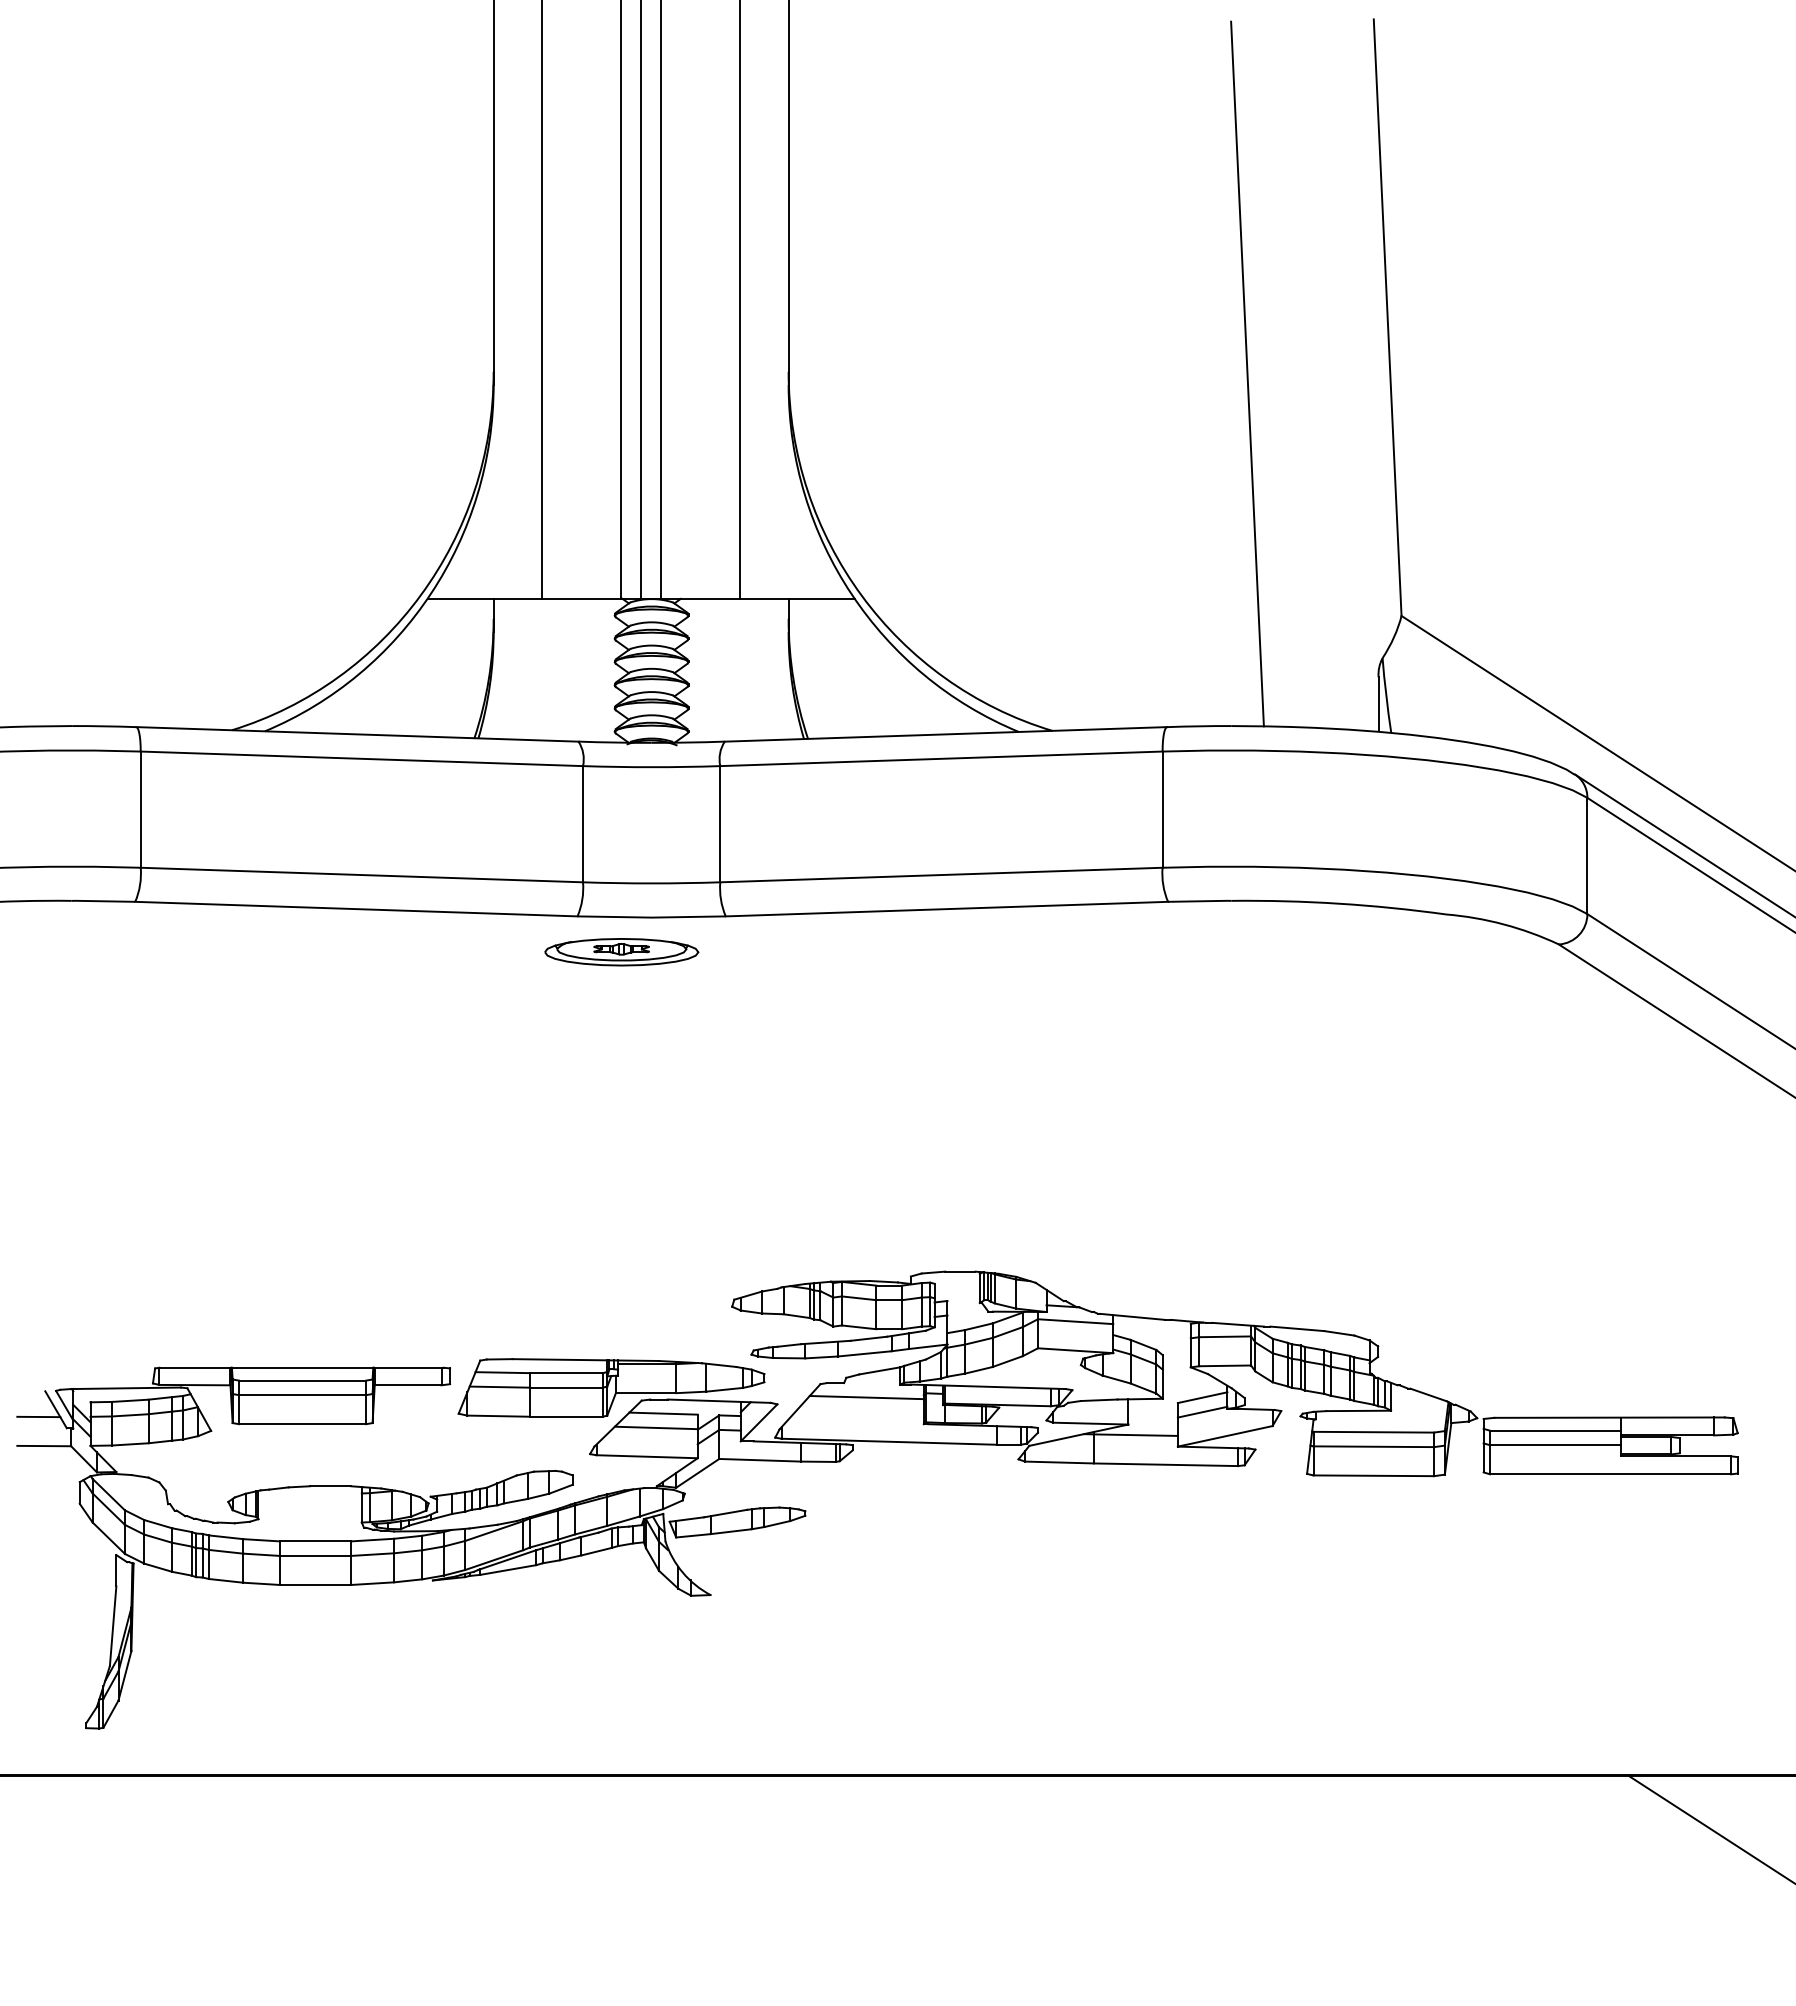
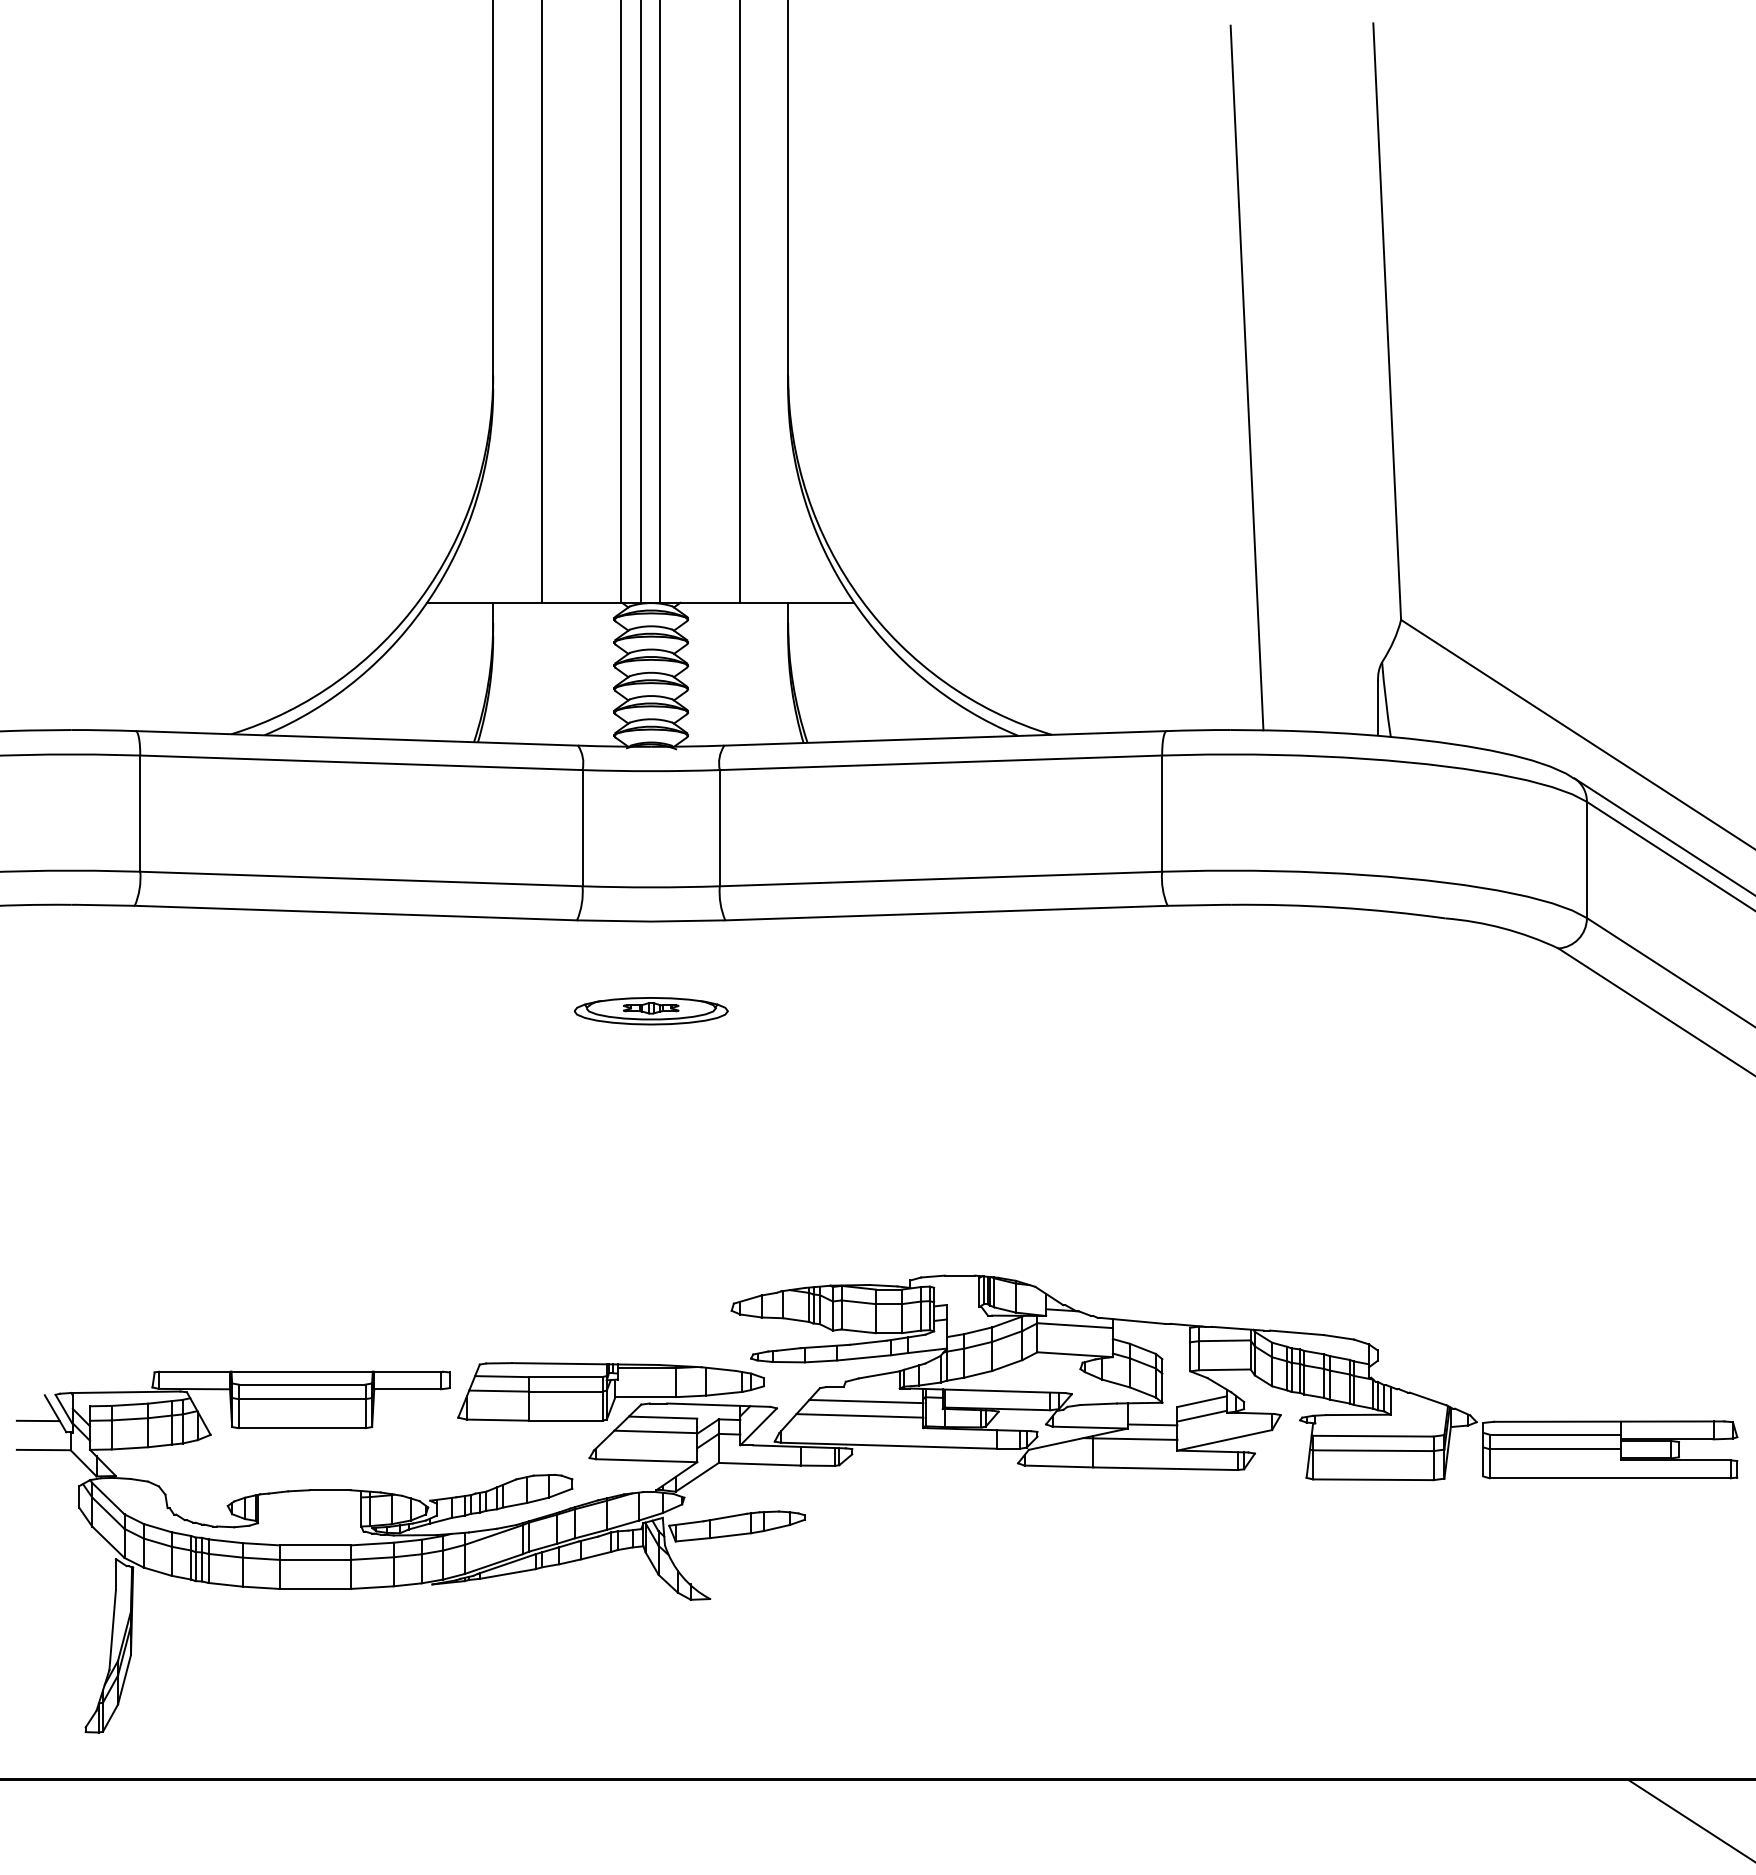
part: (621, 952) -> (651, 1011), moved
line: (859, 1411) -> (859, 1415), added
line: (1152, 1420) -> (1152, 1424), added

